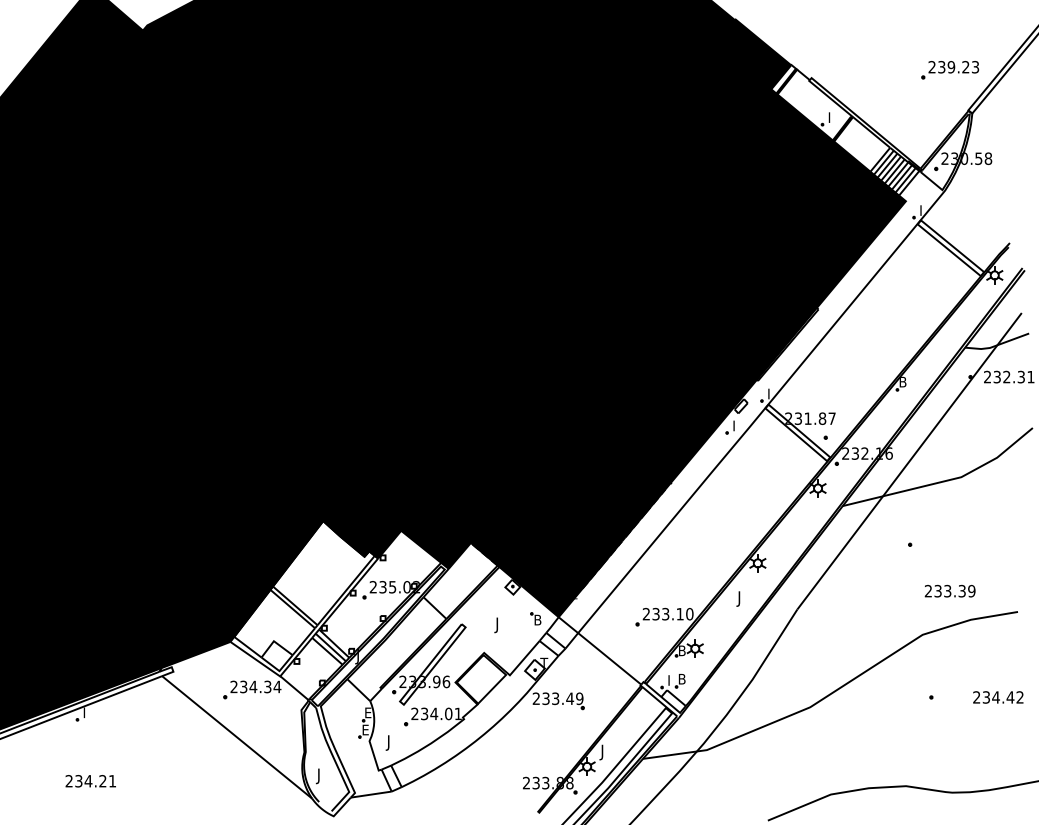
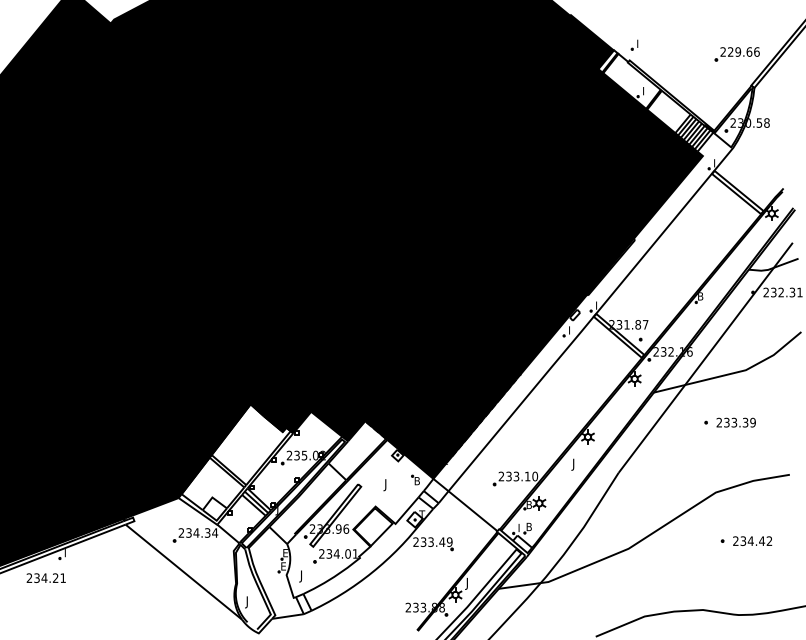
part: (817, 57) -> (634, 44), added
text: (958, 66) -> (743, 51), 239.23 -> 229.66
text: (949, 590) -> (735, 422), moved
text: (998, 696) -> (752, 540), moved
text: (89, 780) -> (45, 577), moved

